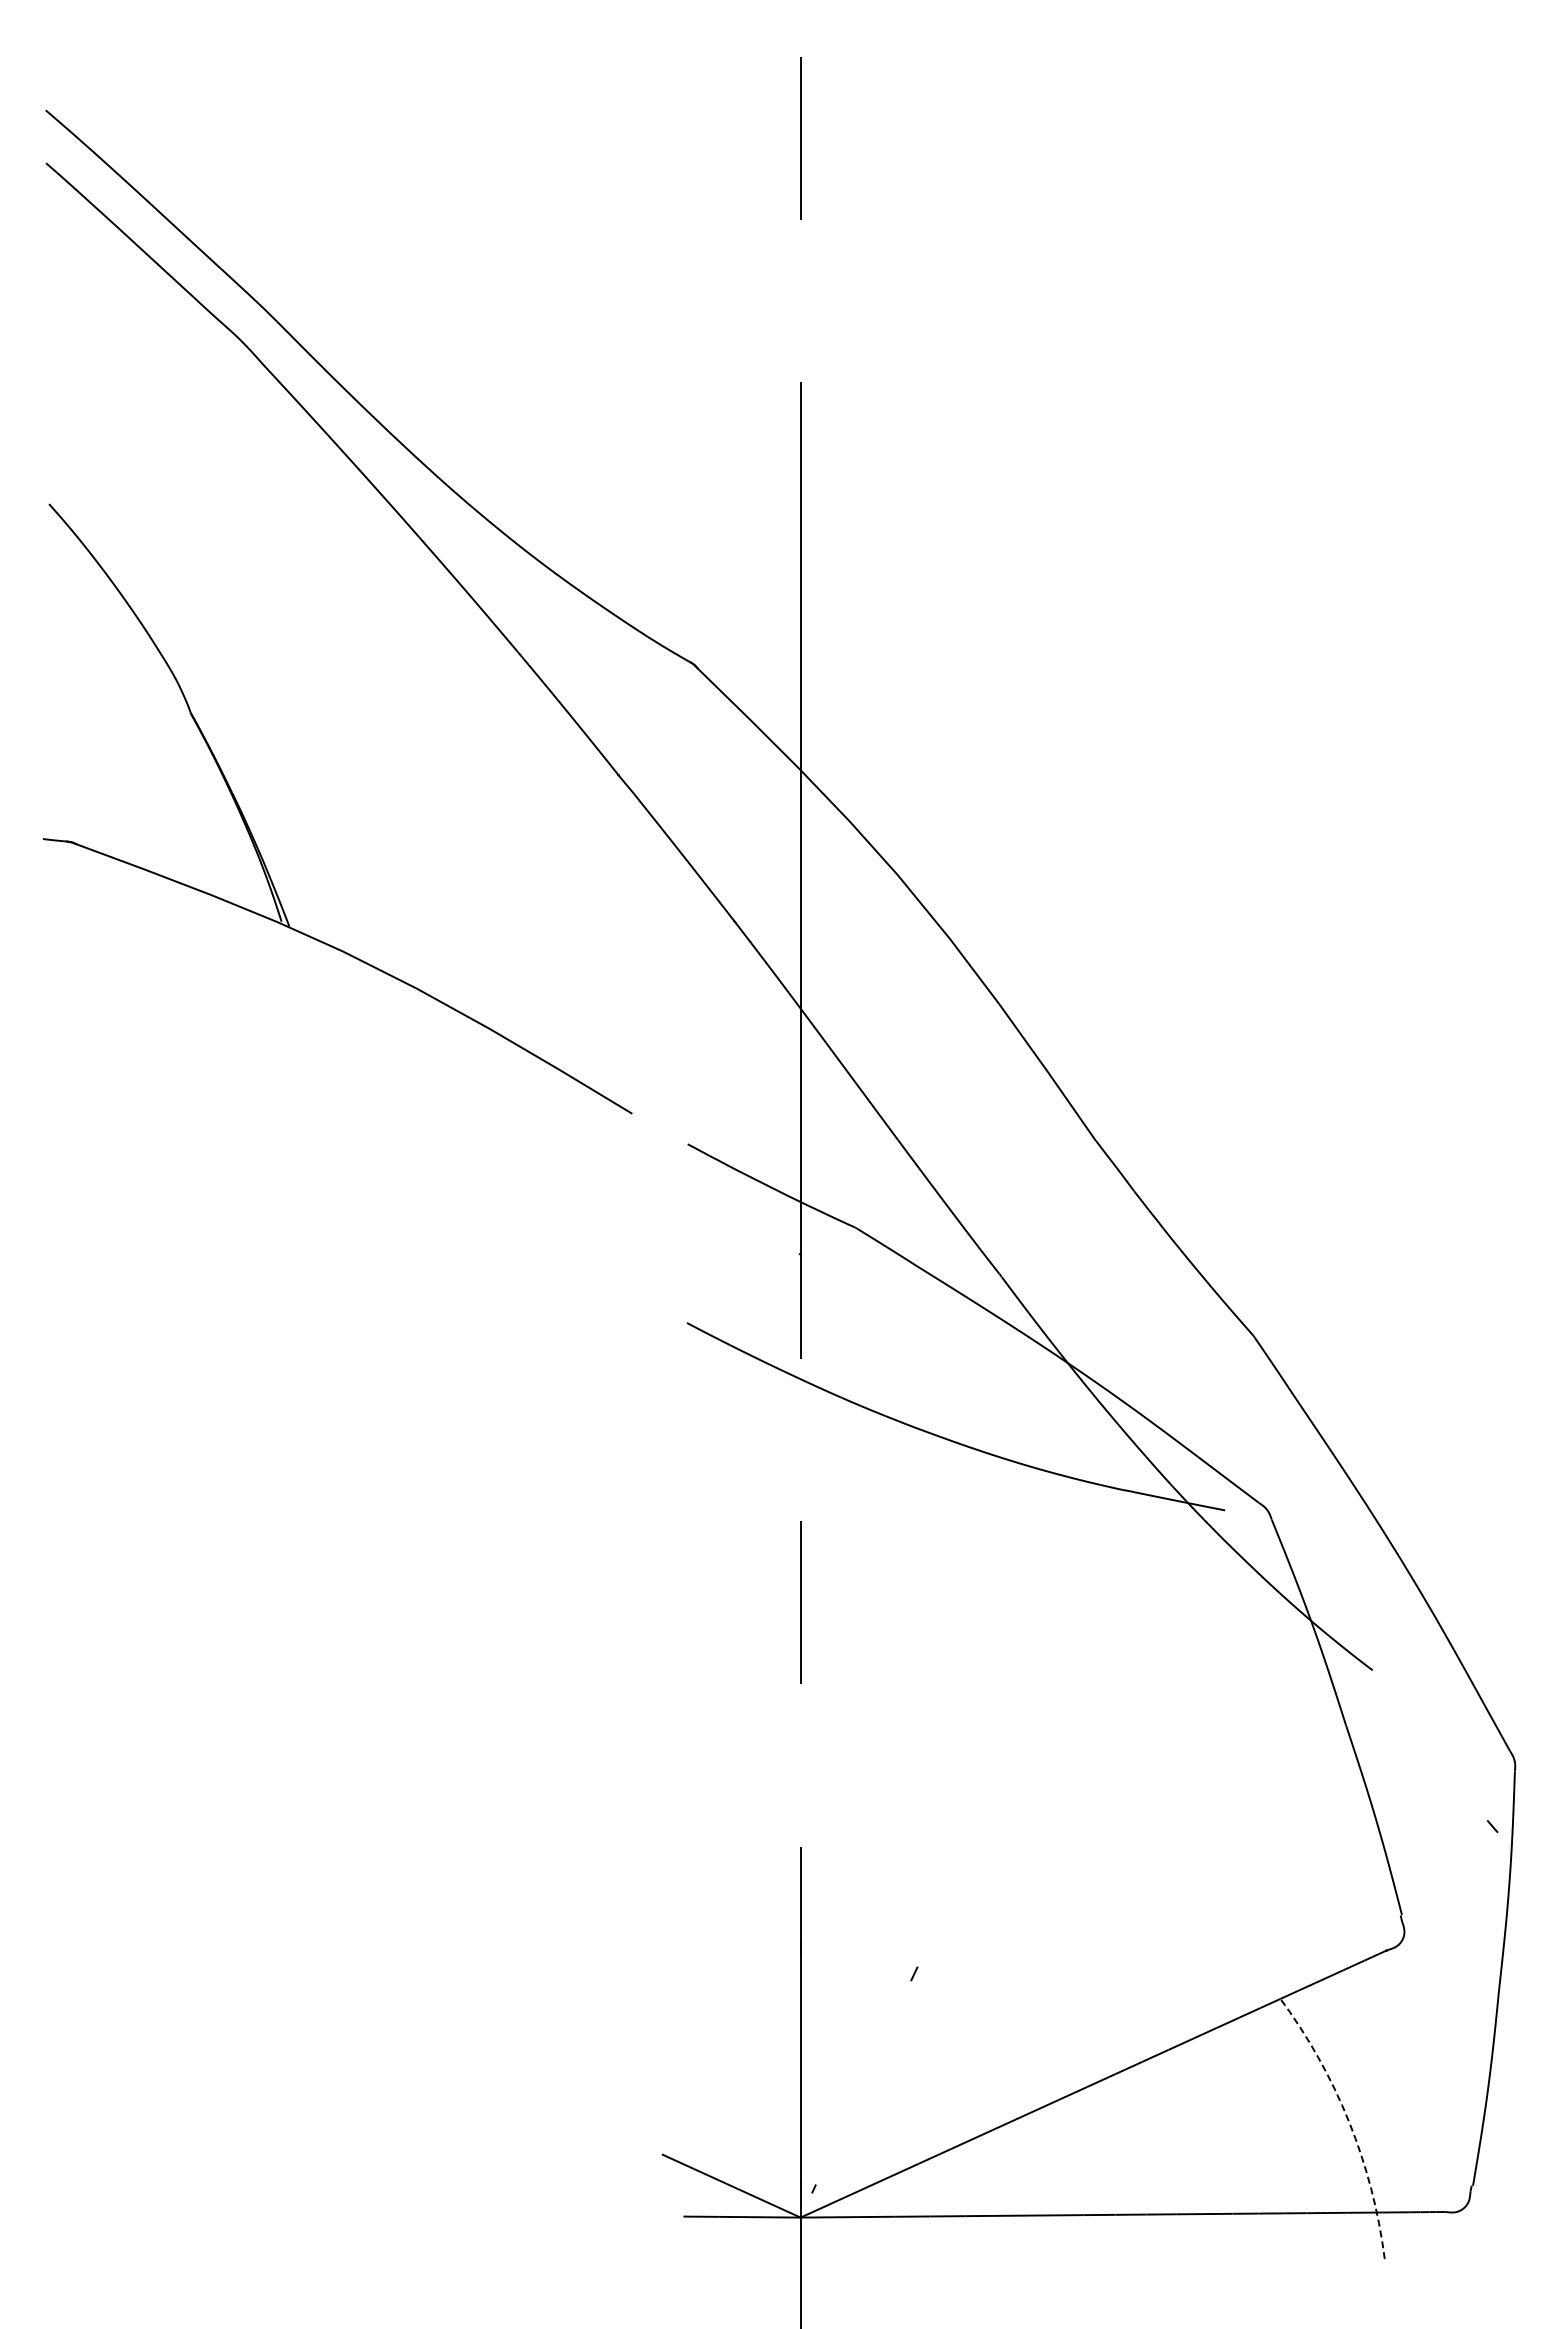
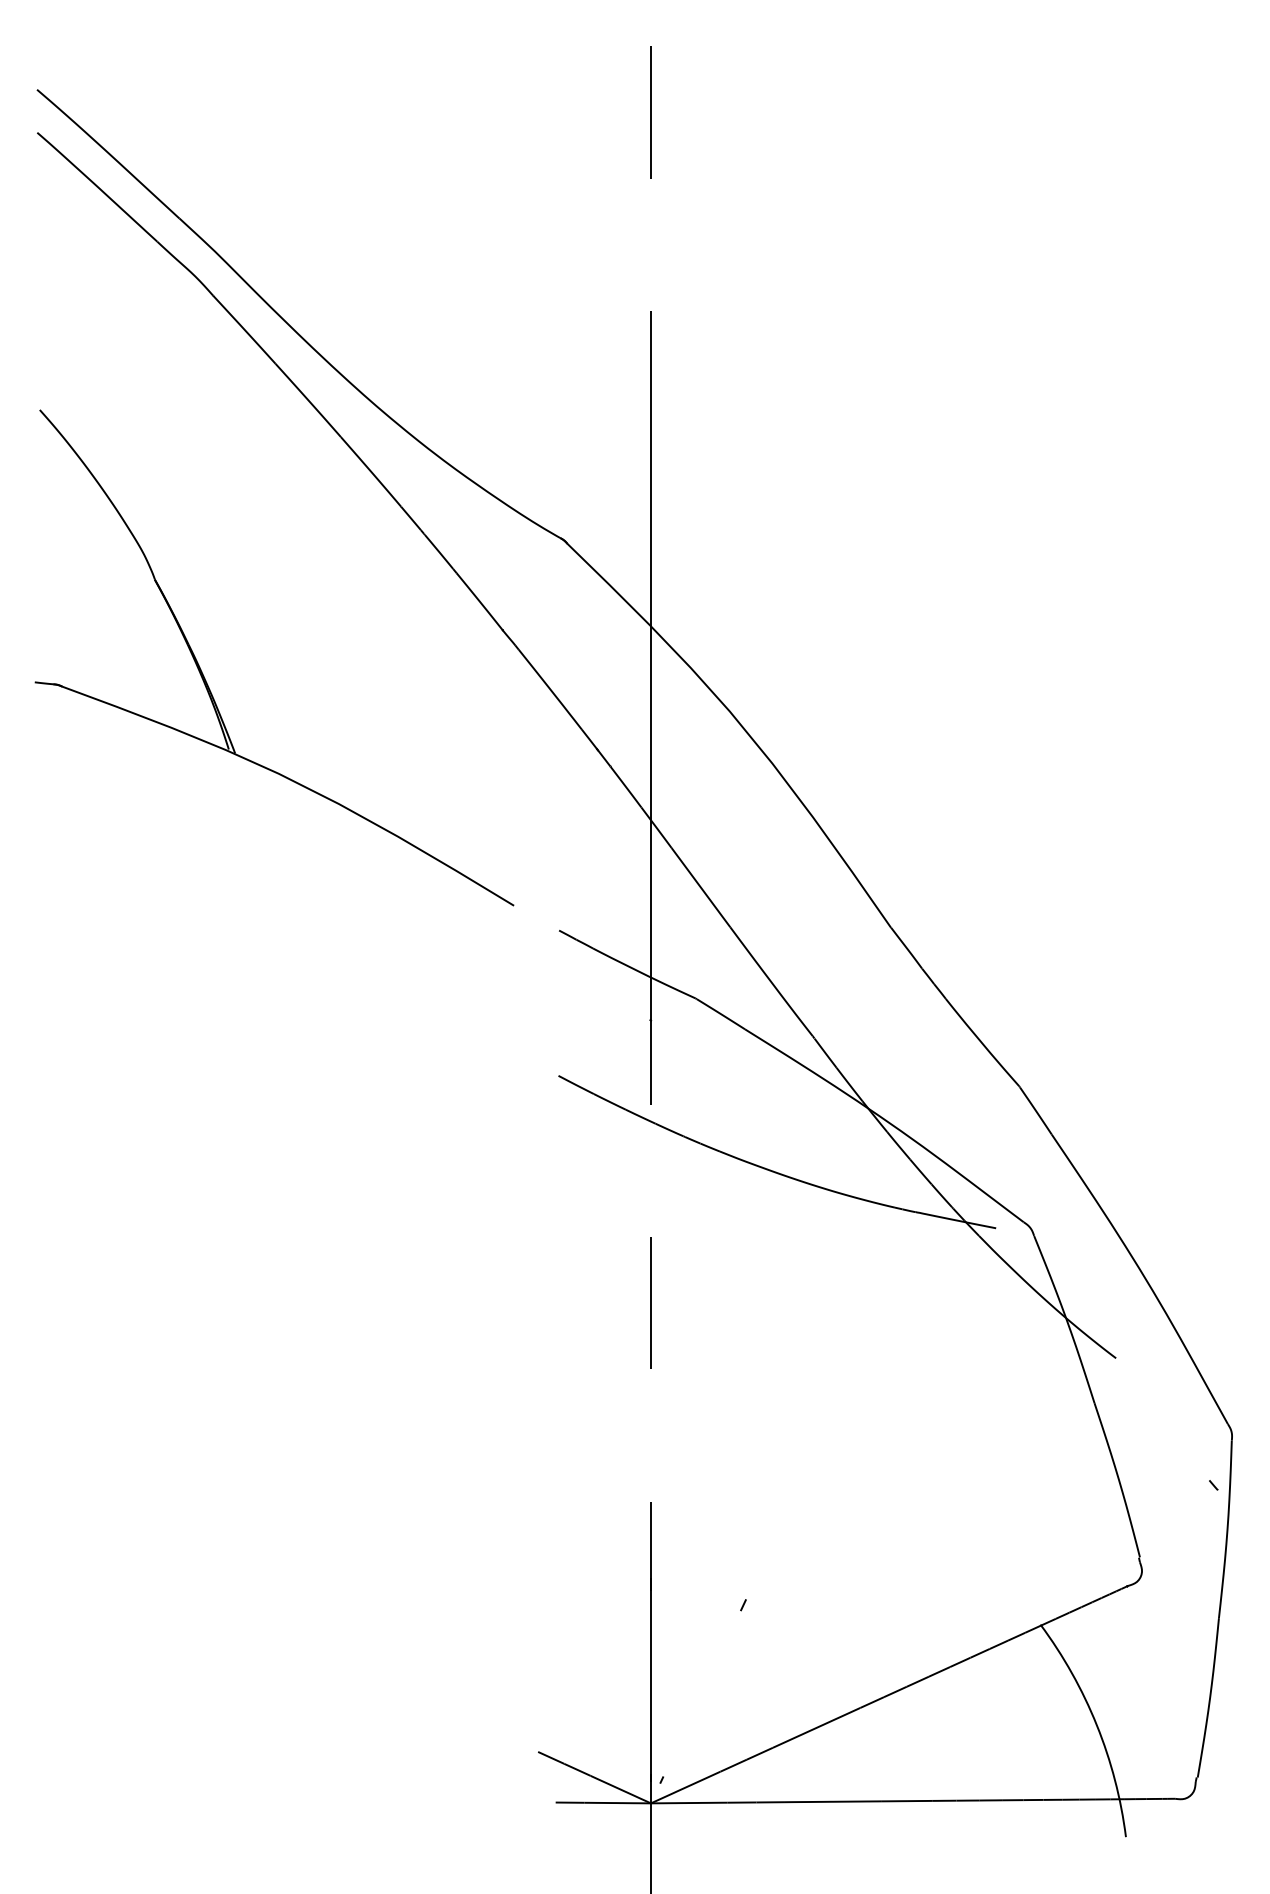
arc: (1349, 2121) -> (1097, 1725), dashed -> solid

